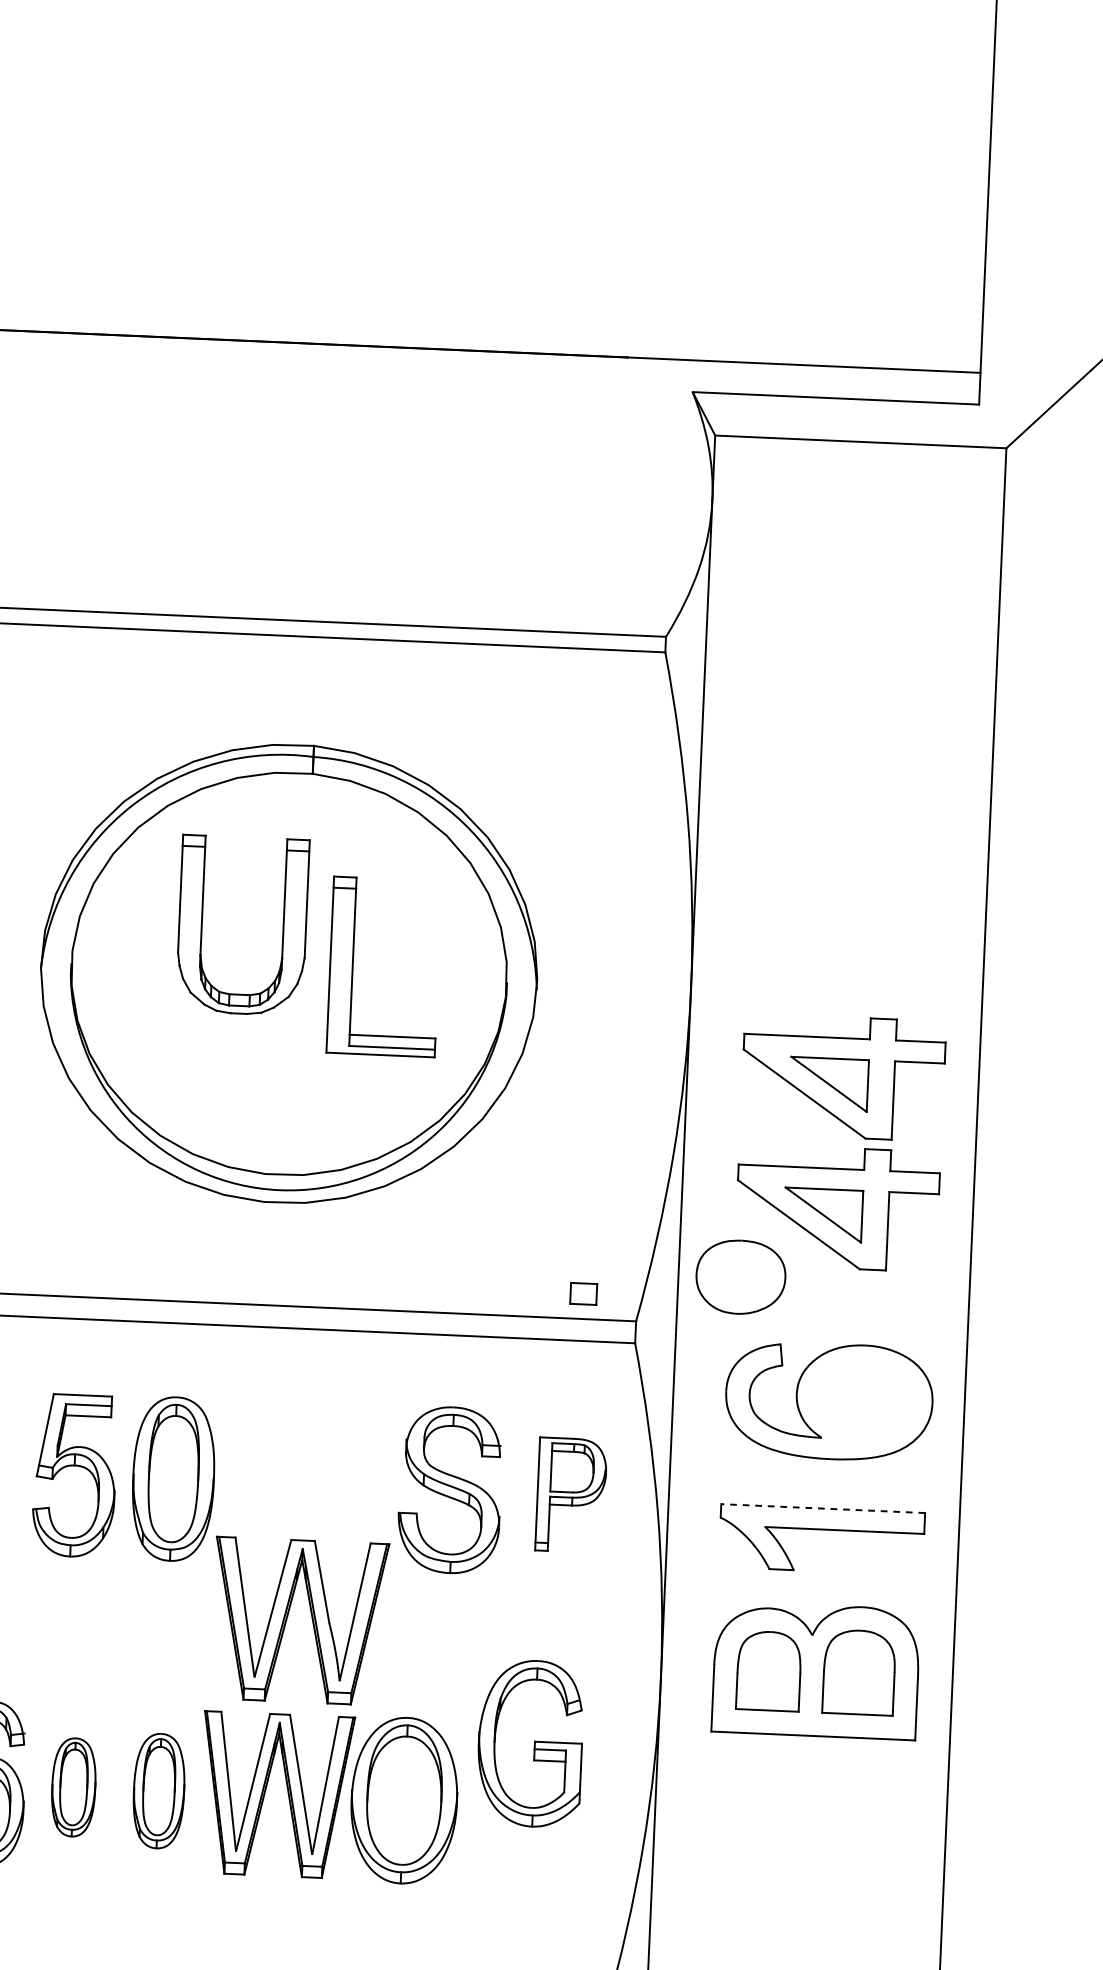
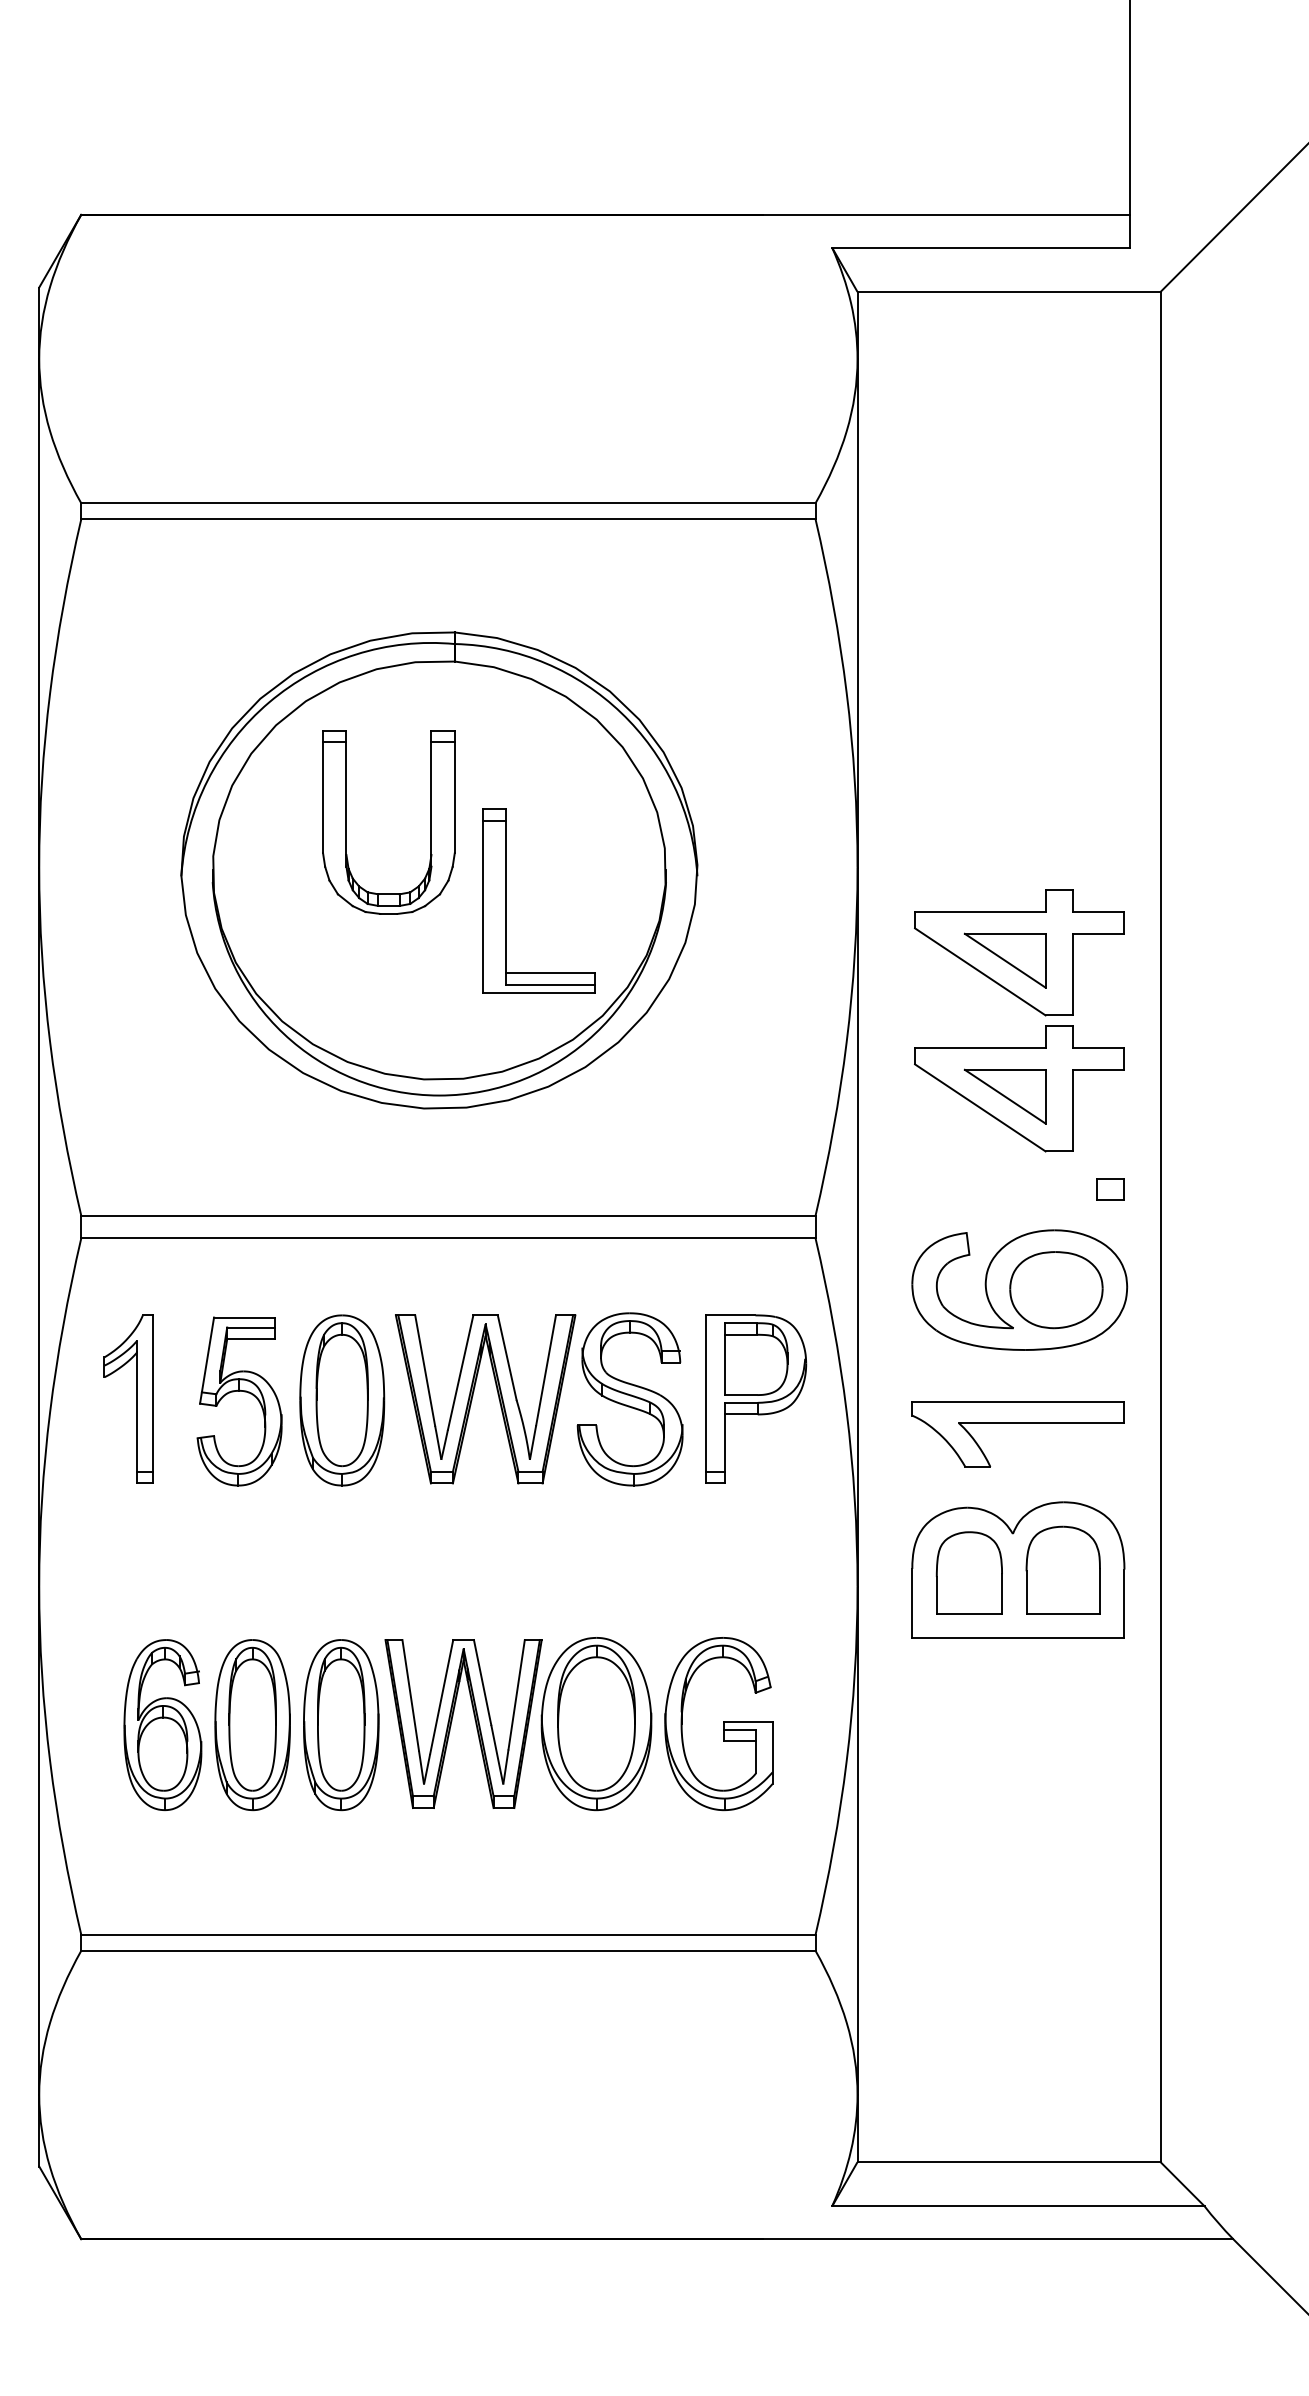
part: (353, 965) -> (506, 900), moved
part: (740, 1277) -> (1056, 1290), moved
part: (583, 1293) -> (1110, 1189), moved
part: (571, 1494) -> (756, 1398), size x1.43
line: (822, 1508) -> (1017, 1401), dashed -> solid
part: (288, 1617) -> (473, 1396), moved
part: (529, 1744) -> (718, 1724), moved
part: (73, 1787) -> (252, 1725), size x1.67
part: (159, 1791) -> (341, 1725), size x1.43

